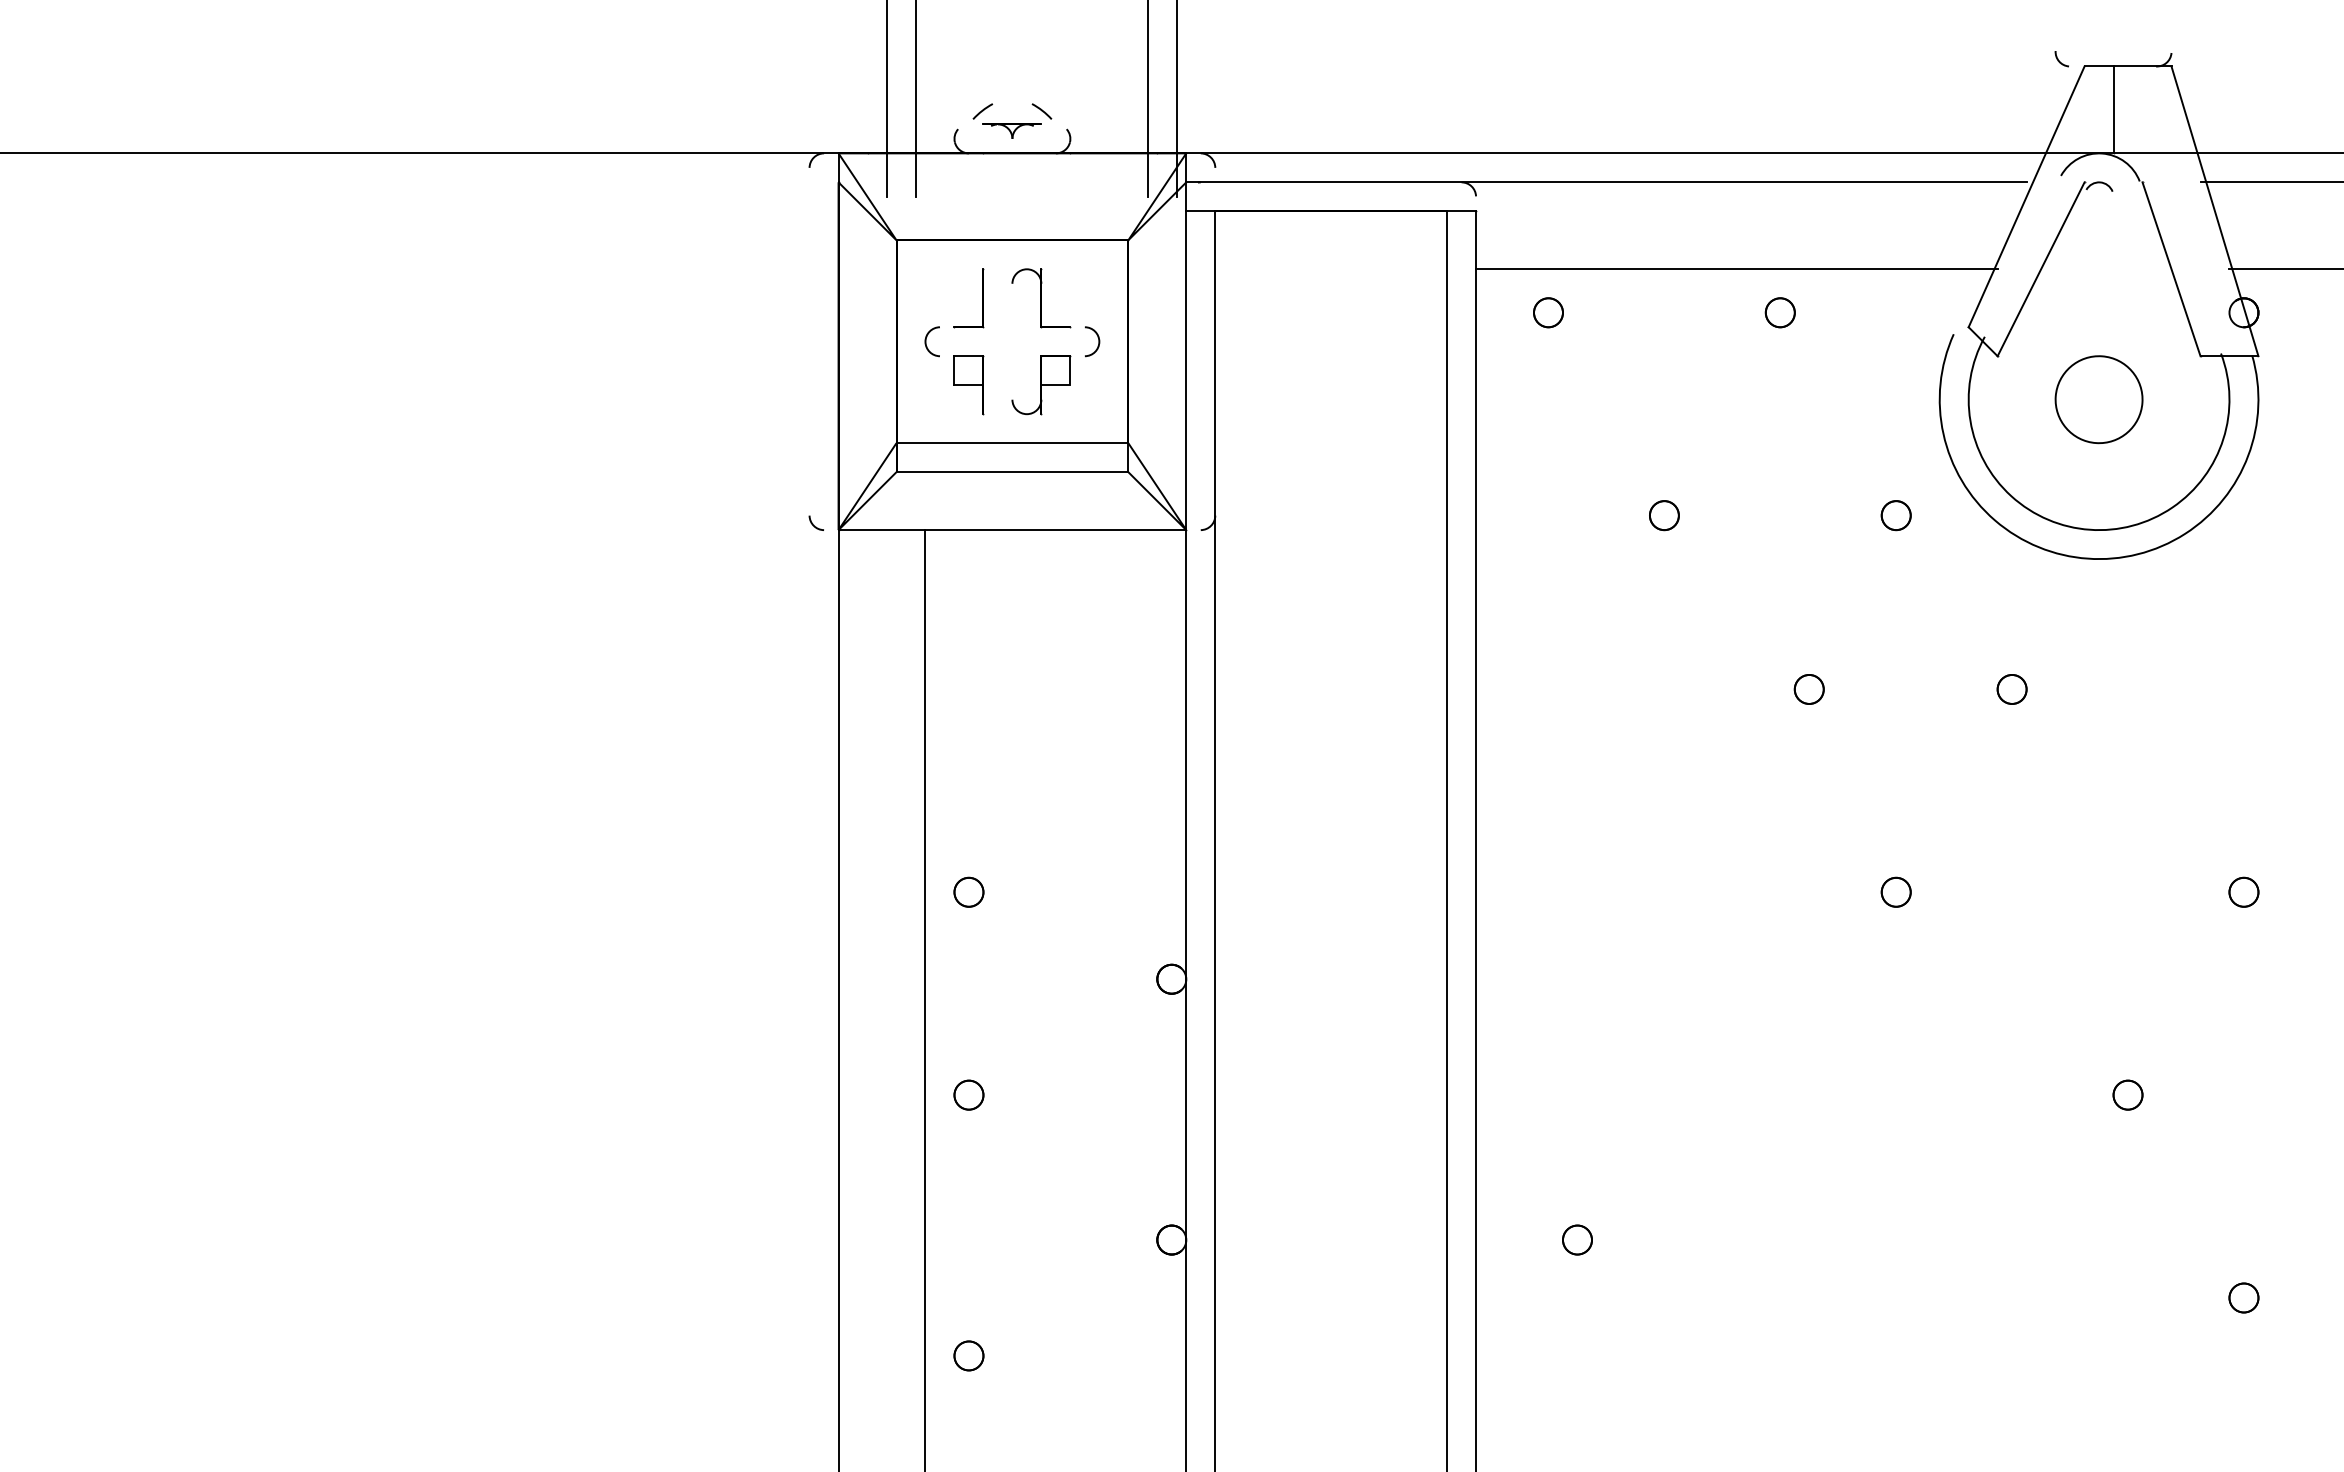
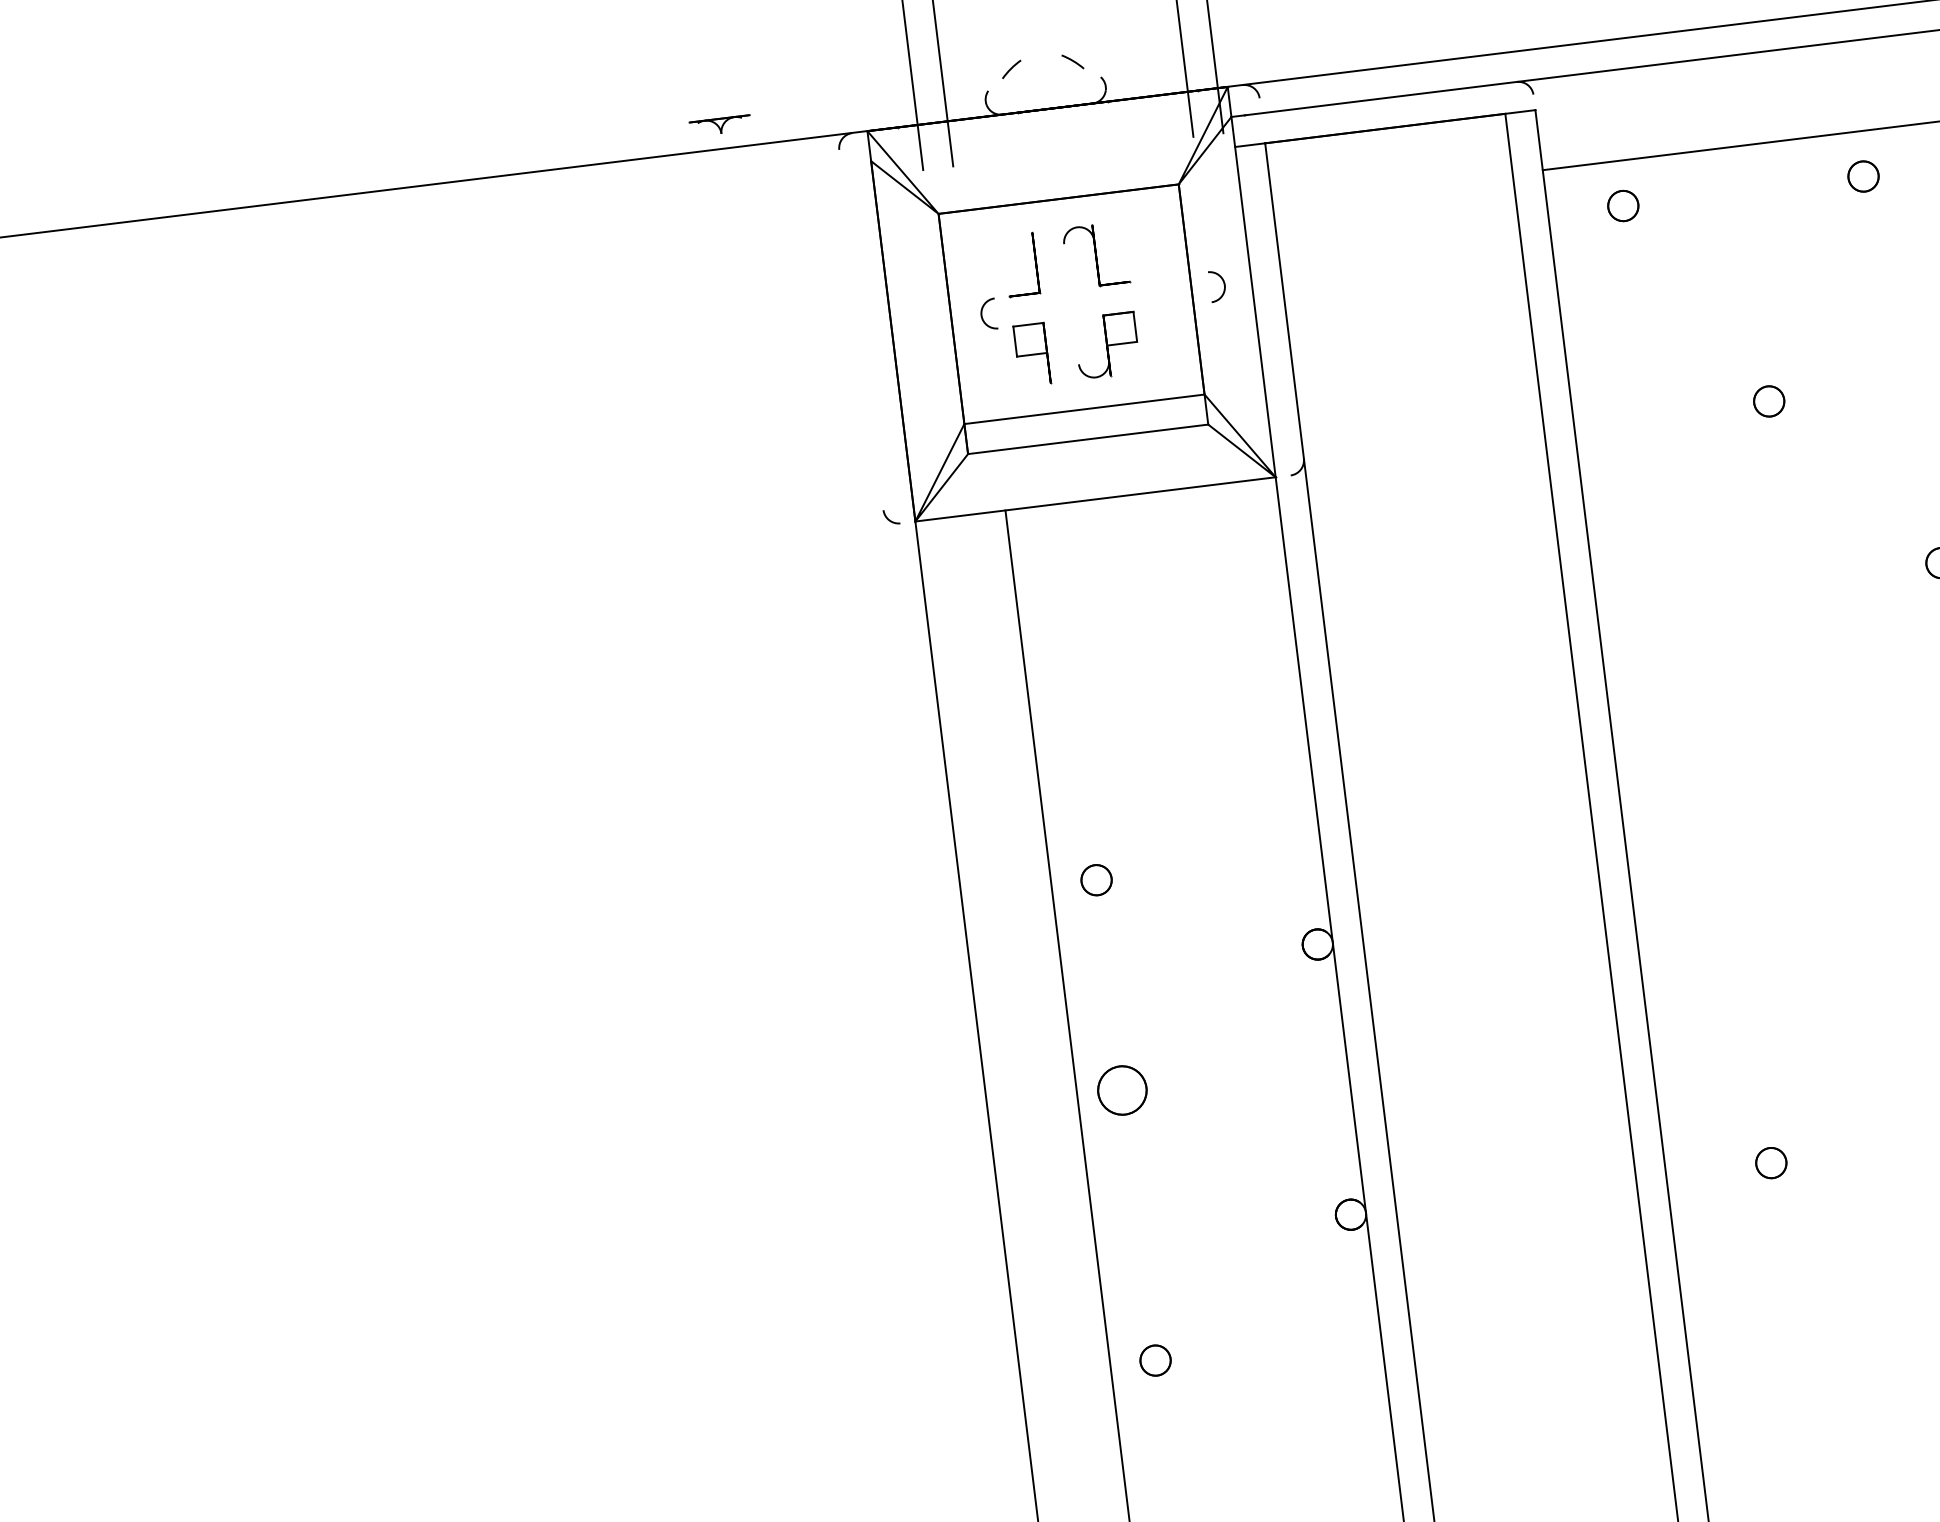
part: (1011, 130) -> (719, 125), moved
curve: (1098, 341) -> (1223, 285), moved
part: (968, 1094) -> (1121, 1089), size x1.6

